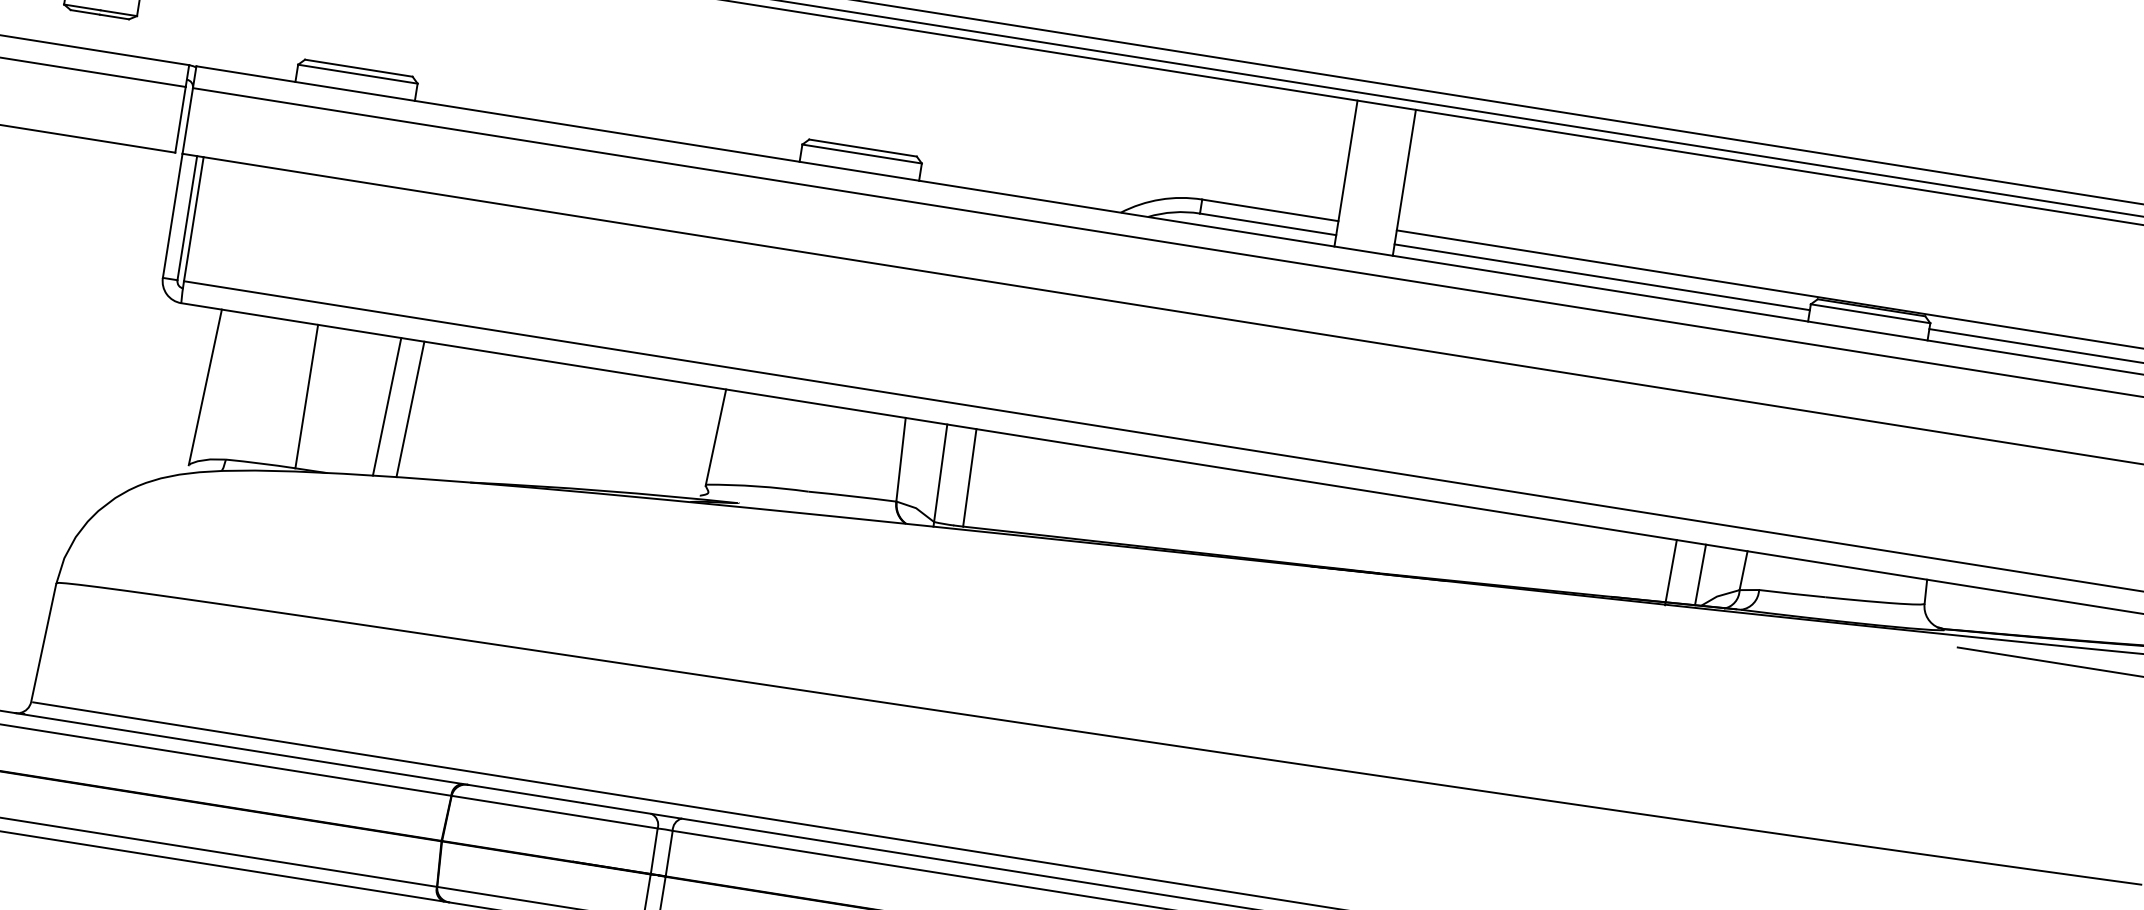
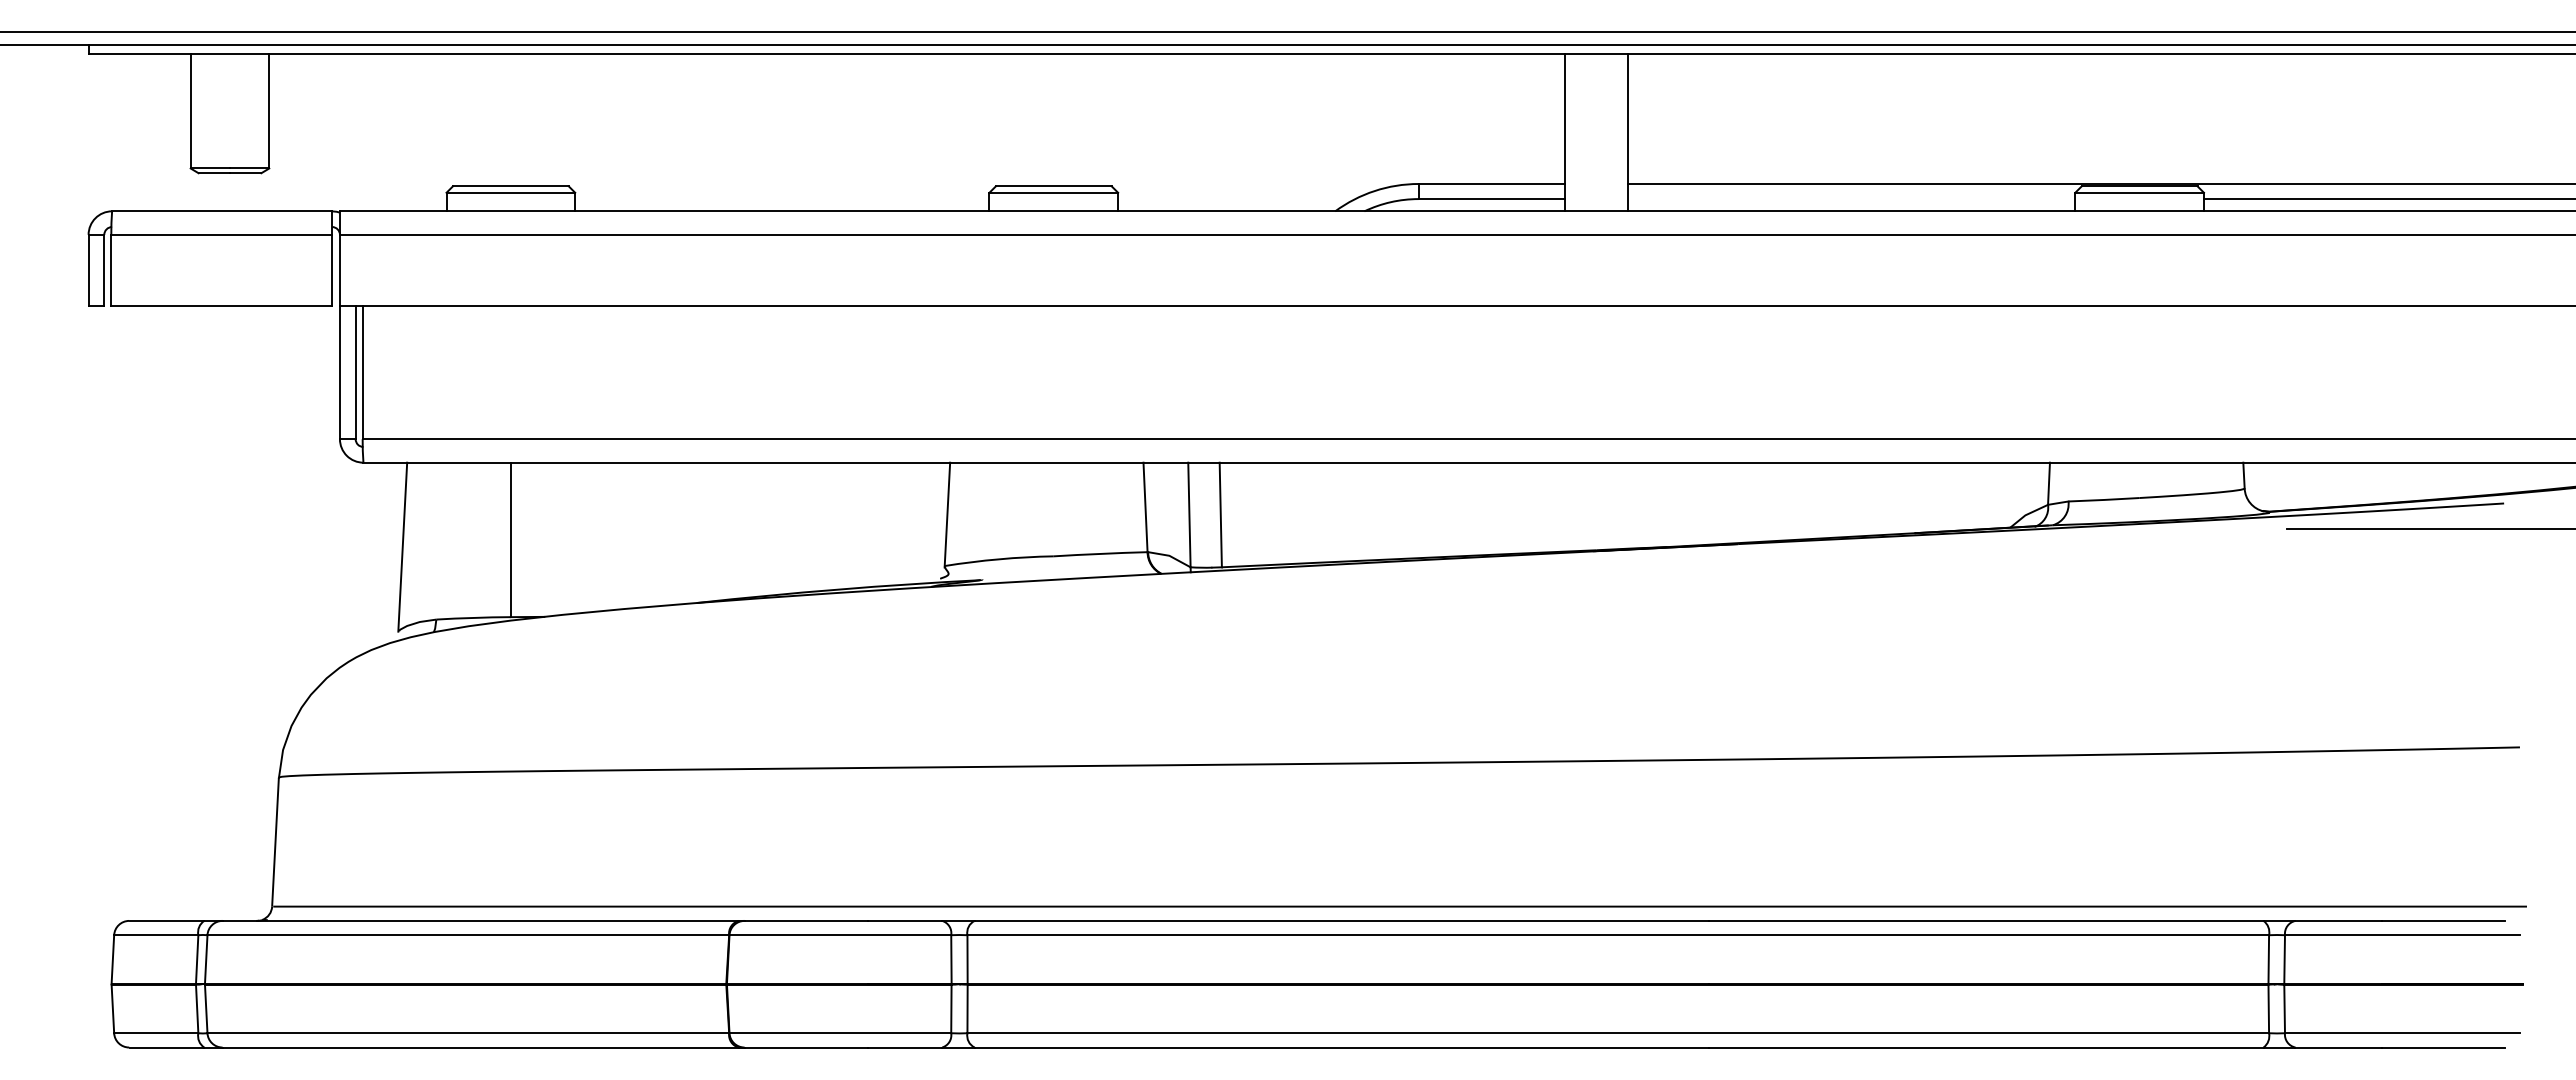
line: (1601, 277) -> (1851, 199), removed
line: (386, 406) -> (596, 536), removed
line: (410, 408) -> (621, 535), removed
line: (1670, 572) -> (1972, 497), removed
line: (1700, 575) -> (2004, 495), removed

